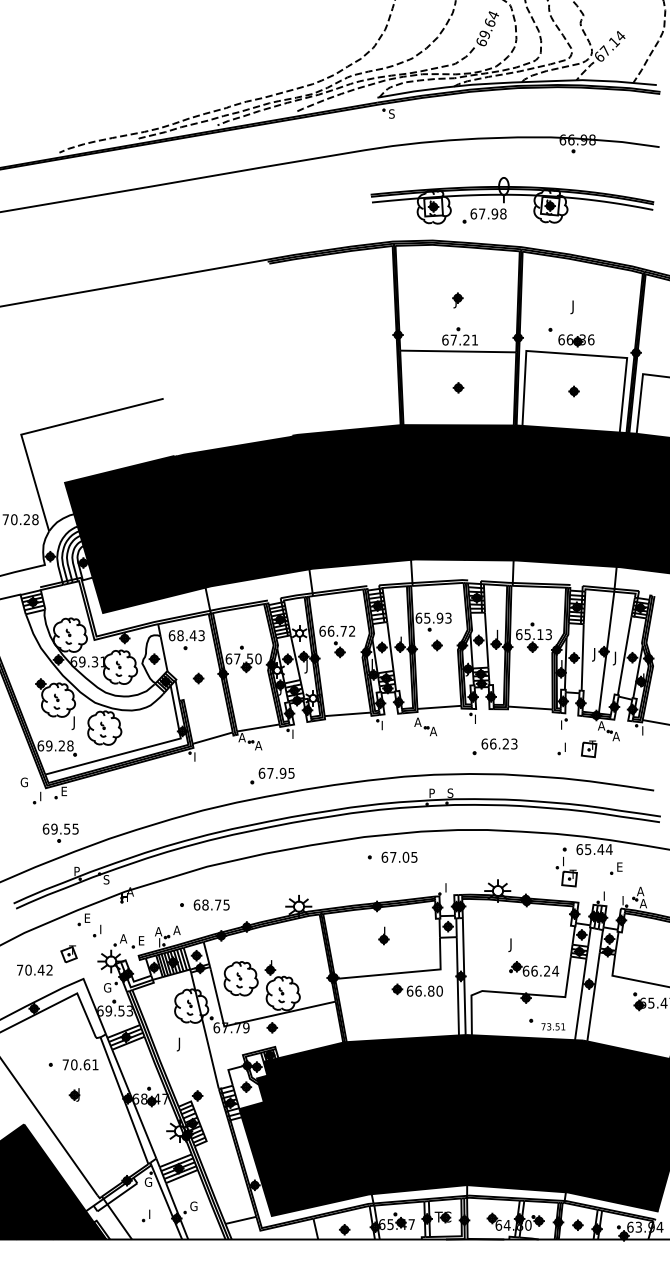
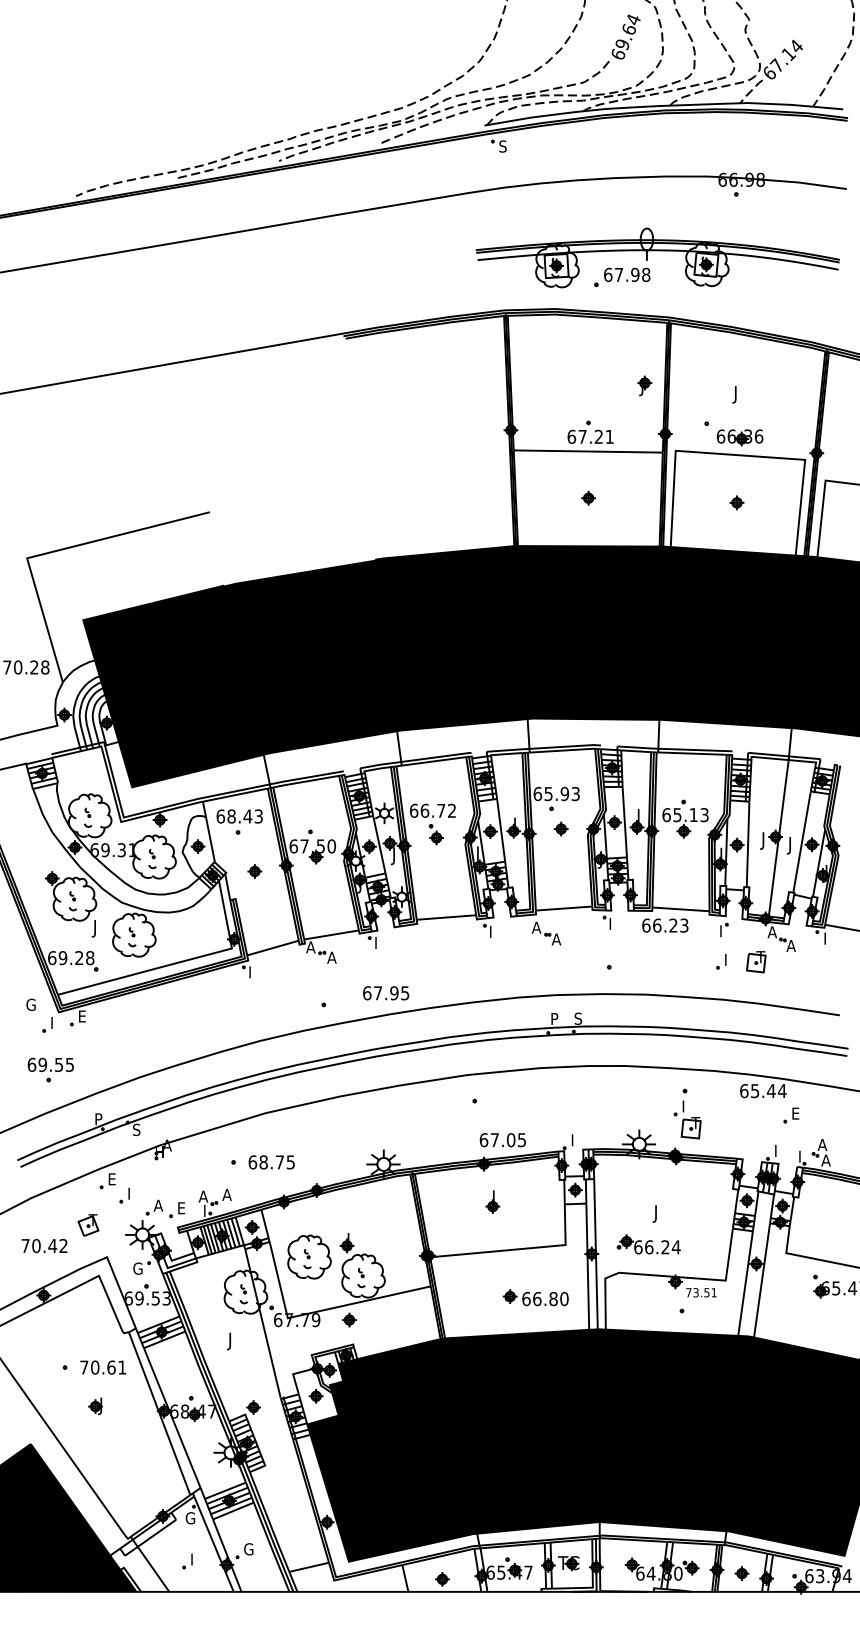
part: (457, 300) -> (644, 385), moved
text: (499, 743) -> (665, 925), moved
text: (276, 773) -> (386, 993), moved
part: (60, 832) -> (50, 1069), moved
text: (399, 857) -> (502, 1140), moved
part: (566, 866) -> (687, 1113), moved
part: (533, 969) -> (648, 1244), moved
part: (417, 990) -> (535, 1297), moved
text: (553, 1026) -> (701, 1292), moved

